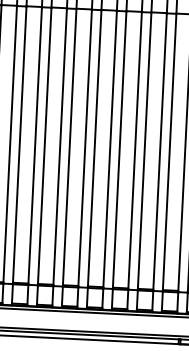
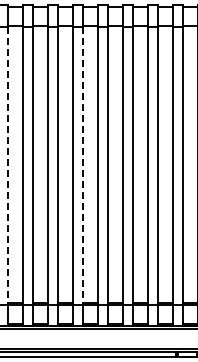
line: (19, 145) -> (7, 165), solid -> dashed
line: (94, 148) -> (82, 165), solid -> dashed

